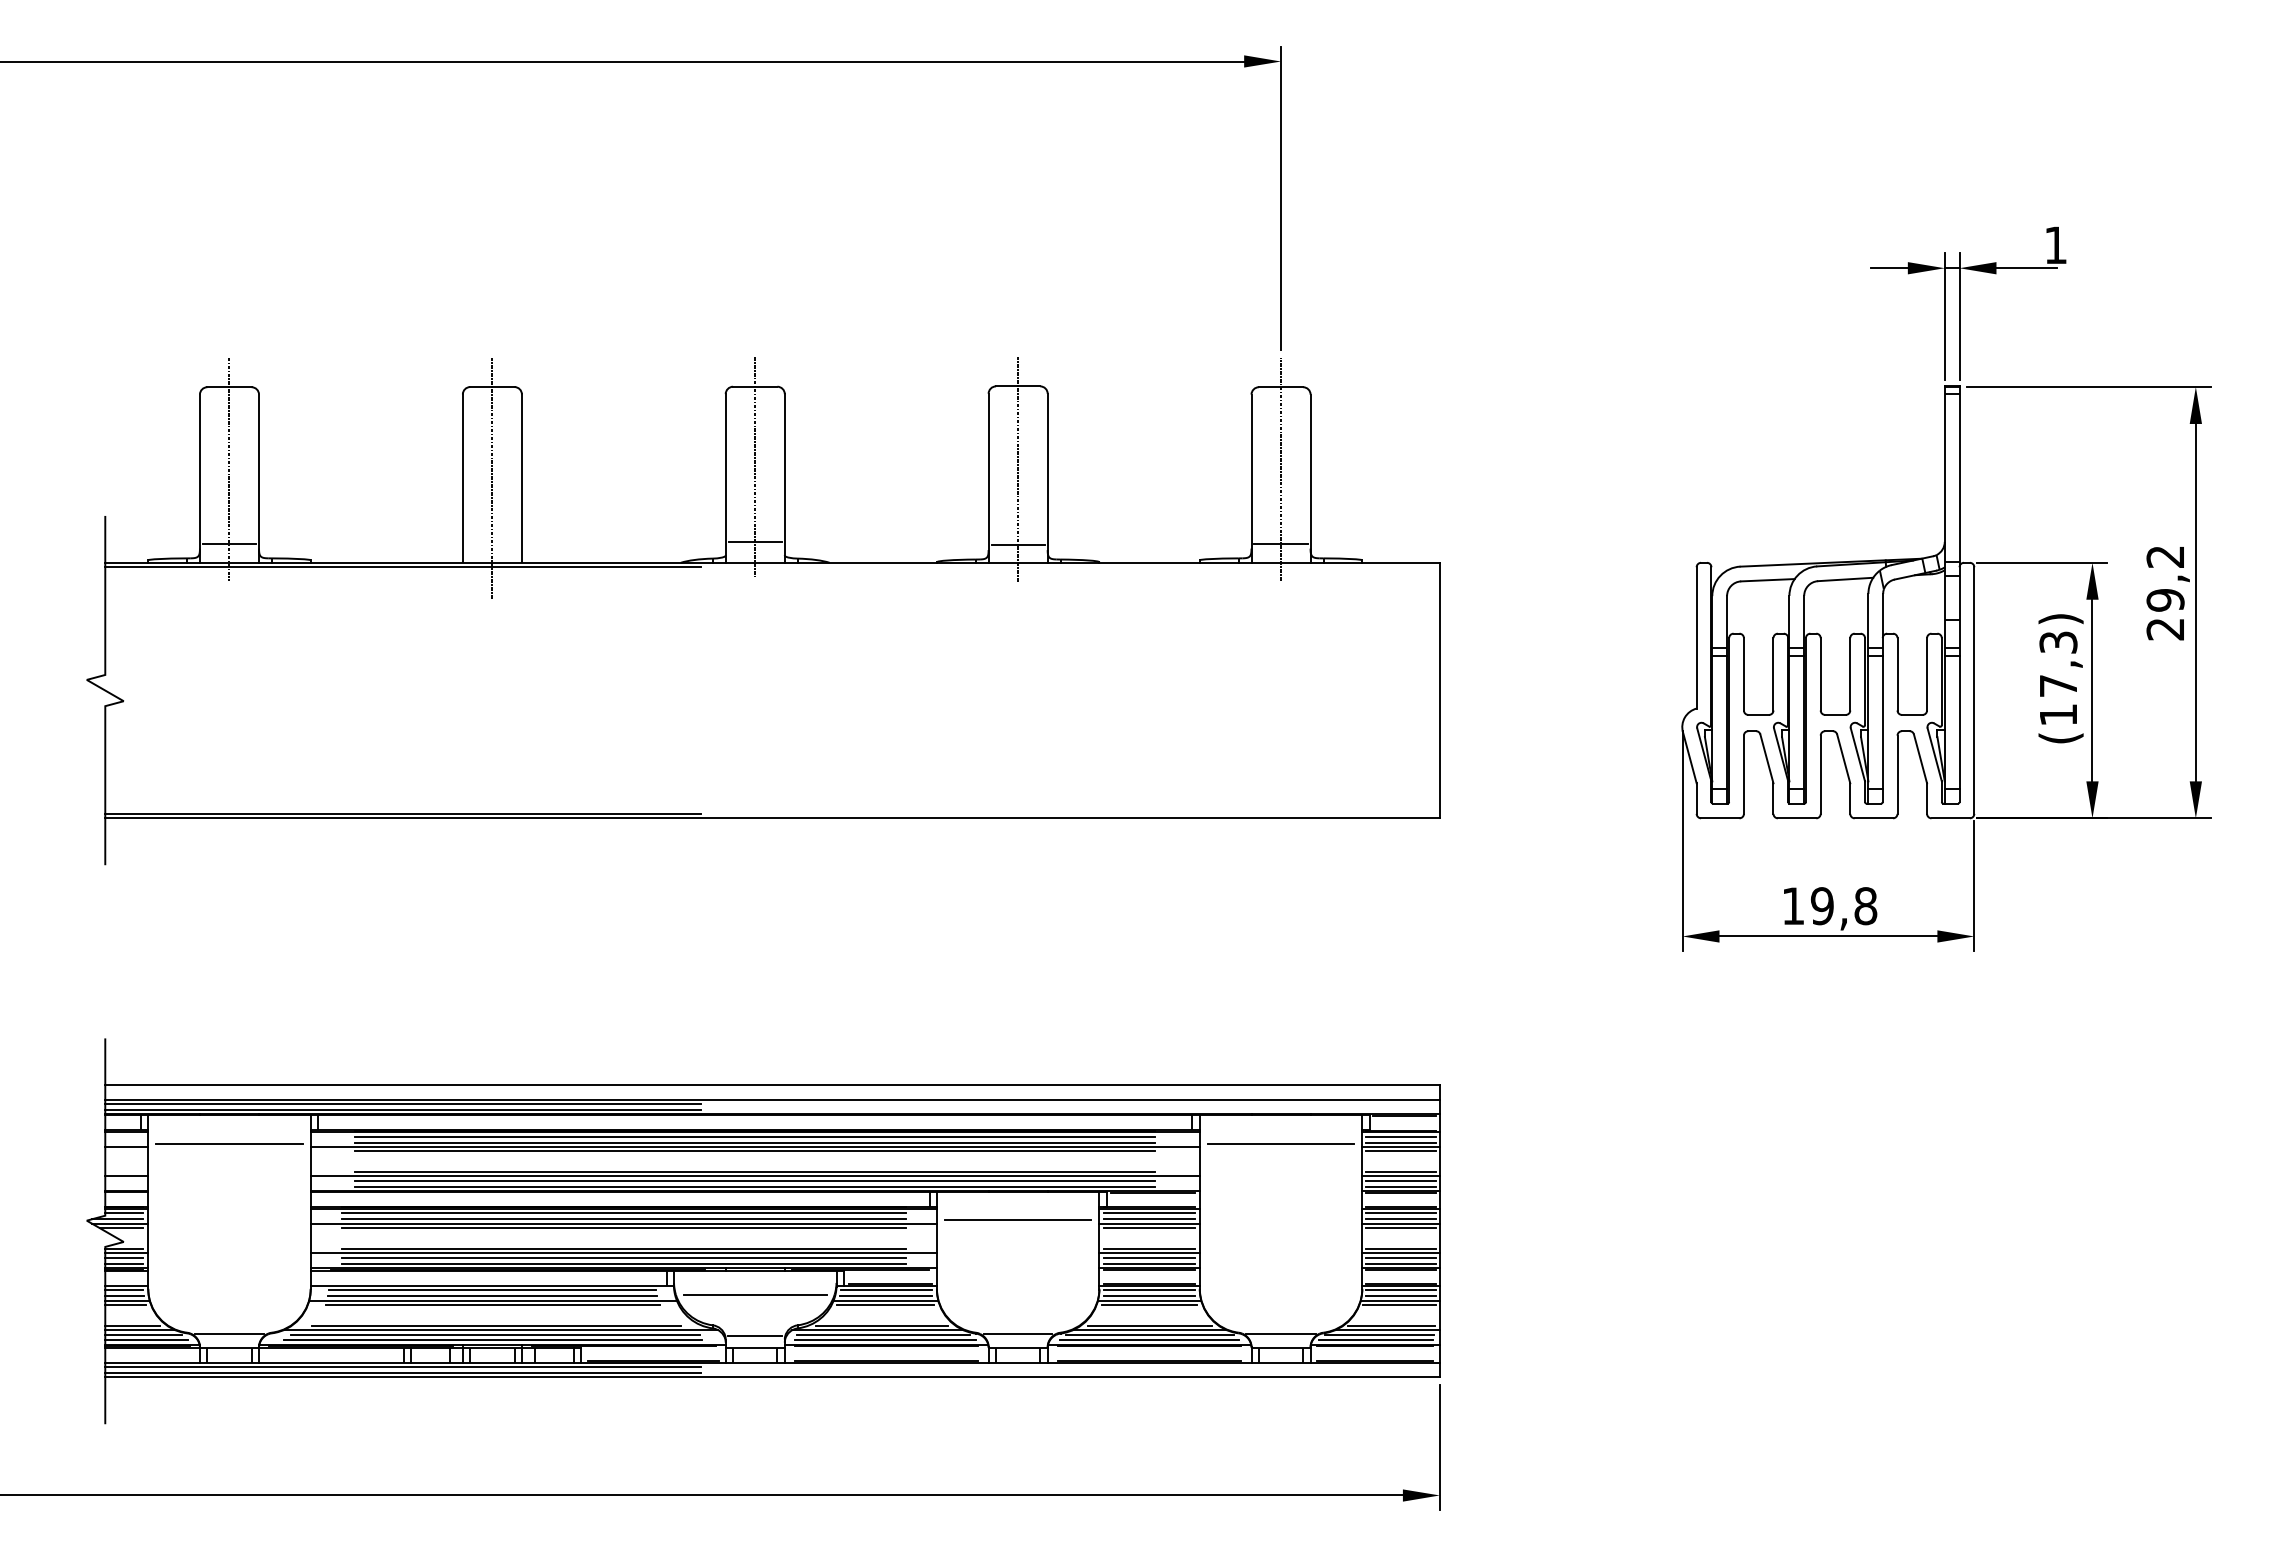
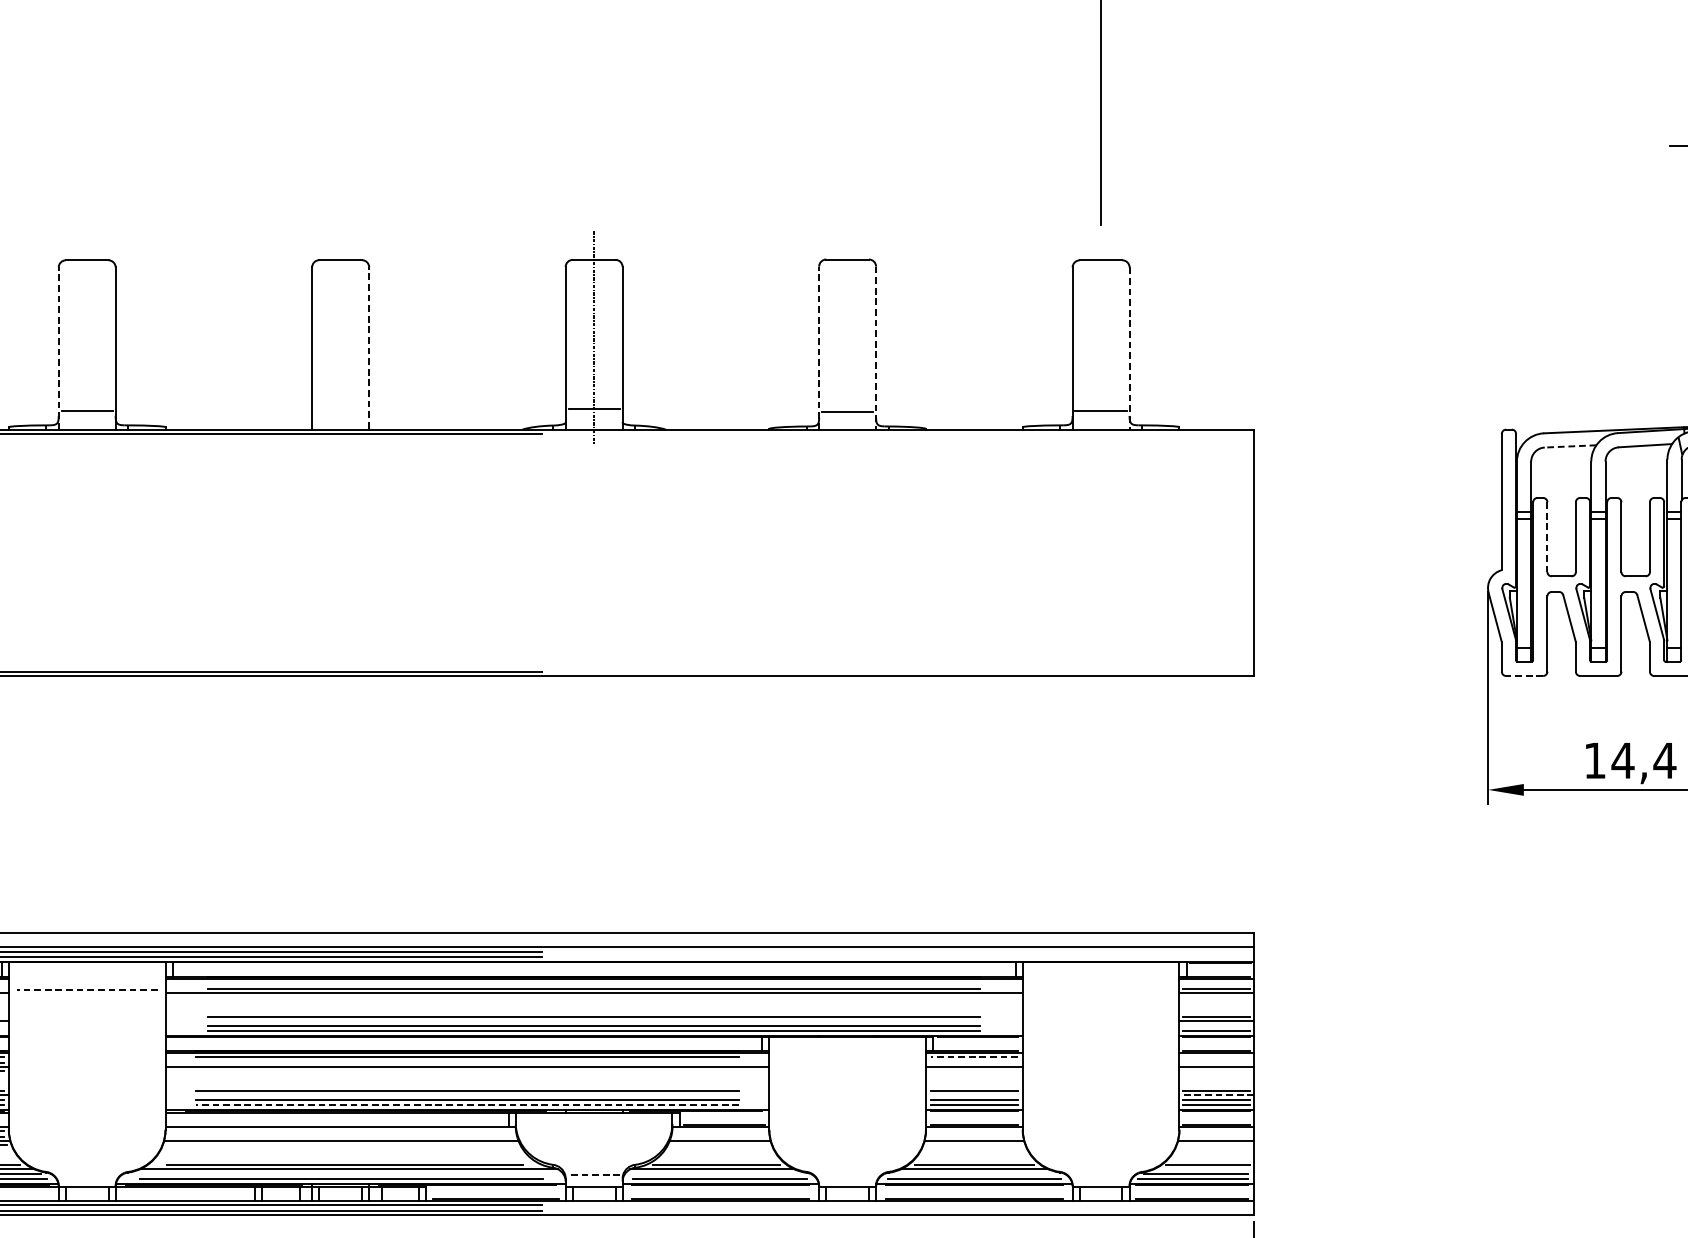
line: (229, 468) -> (87, 338), removed
line: (1018, 468) -> (847, 338), removed
line: (1281, 468) -> (1101, 338), removed
line: (492, 477) -> (340, 347), removed
line: (199, 478) -> (58, 348), solid -> dashed
line: (521, 478) -> (368, 348), solid -> dashed
line: (988, 478) -> (819, 348), solid -> dashed
line: (1047, 478) -> (875, 348), solid -> dashed
line: (1310, 479) -> (1129, 349), solid -> dashed
line: (1767, 580) -> (1570, 446), solid -> dashed
line: (1743, 674) -> (1547, 537), solid -> dashed
line: (1719, 818) -> (1523, 676), solid -> dashed
text: (1843, 906) -> (1643, 761), 19,8 -> 14,4
line: (755, 1136) -> (594, 982), removed
line: (1400, 1136) -> (1216, 982), removed
line: (229, 1143) -> (87, 989), solid -> dashed
line: (1280, 1143) -> (1100, 989), removed
line: (755, 1151) -> (594, 997), removed
line: (1400, 1151) -> (1216, 997), removed
line: (754, 1176) -> (593, 1021), removed
line: (1400, 1180) -> (1216, 1025), removed
line: (1149, 1213) -> (974, 1057), solid -> dashed
line: (1400, 1213) -> (1216, 1057), removed
line: (623, 1219) -> (467, 1062), removed
line: (1149, 1219) -> (974, 1062), removed
line: (1400, 1219) -> (1216, 1062), removed
line: (1018, 1220) -> (847, 1063), removed
line: (623, 1228) -> (467, 1071), removed
line: (1149, 1228) -> (974, 1071), removed
line: (1400, 1228) -> (1216, 1071), removed
line: (623, 1253) -> (467, 1095), removed
line: (1149, 1253) -> (974, 1095), removed
line: (1401, 1253) -> (1217, 1095), solid -> dashed
line: (623, 1263) -> (467, 1105), solid -> dashed
line: (492, 1290) -> (340, 1131), removed
line: (886, 1290) -> (720, 1131), removed
line: (1149, 1290) -> (974, 1131), removed
line: (1400, 1290) -> (1216, 1131), removed
line: (754, 1294) -> (593, 1135), removed
line: (492, 1296) -> (340, 1137), removed
line: (886, 1296) -> (720, 1137), removed
line: (1149, 1296) -> (974, 1137), removed
line: (1400, 1296) -> (1216, 1137), removed
line: (493, 1304) -> (341, 1144), removed
line: (885, 1304) -> (719, 1144), removed
line: (1149, 1304) -> (974, 1144), removed
line: (1399, 1304) -> (1215, 1144), removed
line: (1387, 1330) -> (1203, 1169), removed
line: (229, 1333) -> (87, 1172), removed
line: (1017, 1333) -> (846, 1172), removed
line: (1280, 1333) -> (1100, 1172), removed
line: (495, 1334) -> (343, 1173), removed
line: (883, 1334) -> (717, 1173), removed
line: (1149, 1334) -> (974, 1173), removed
line: (755, 1336) -> (594, 1175), solid -> dashed

